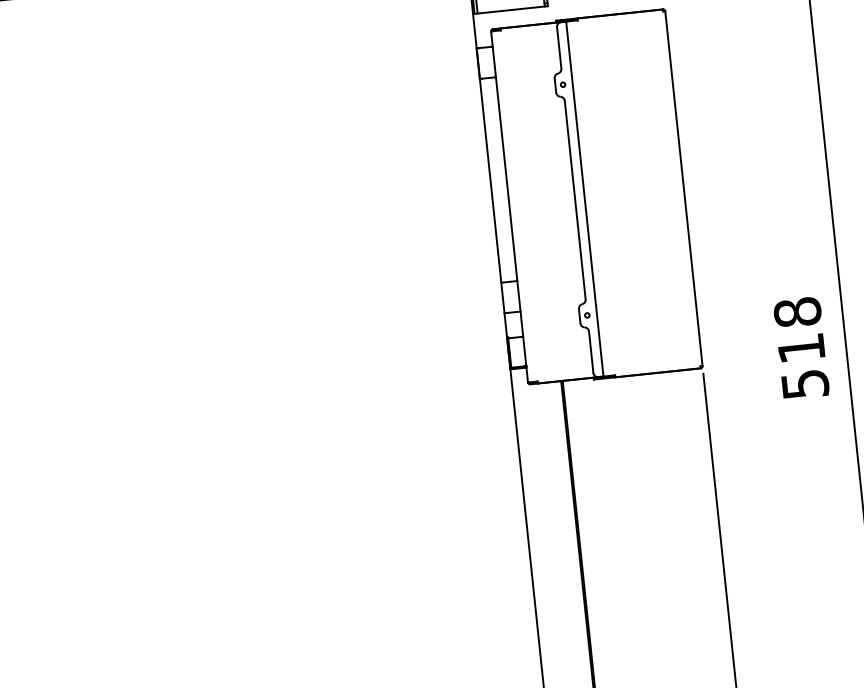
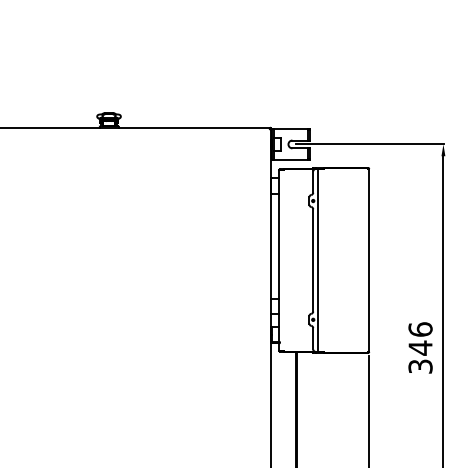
text: (801, 347) -> (420, 347), 518 -> 346

